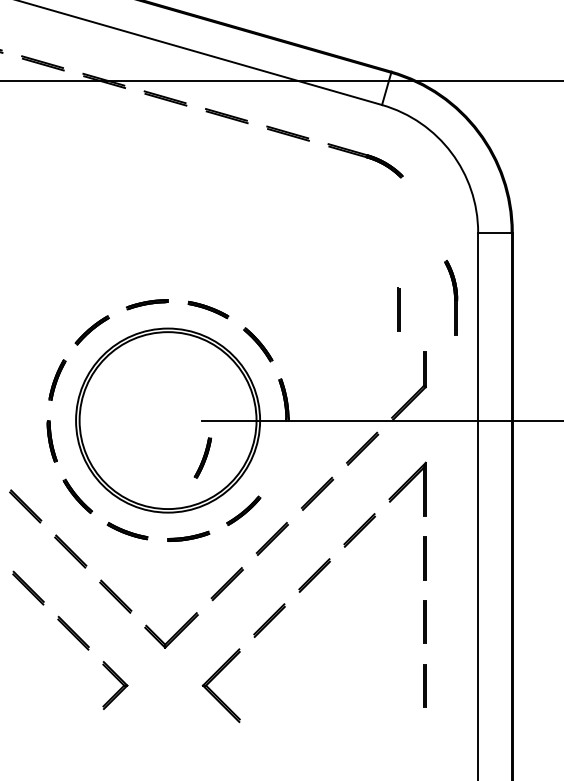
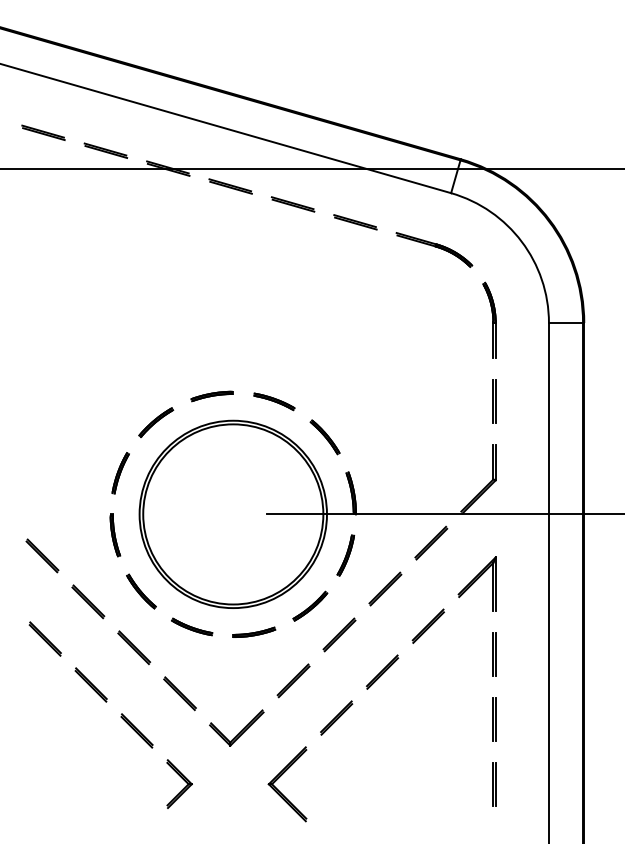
part: (451, 296) -> (489, 319), moved
line: (398, 309) -> (493, 401), moved
part: (202, 457) -> (345, 555), moved

